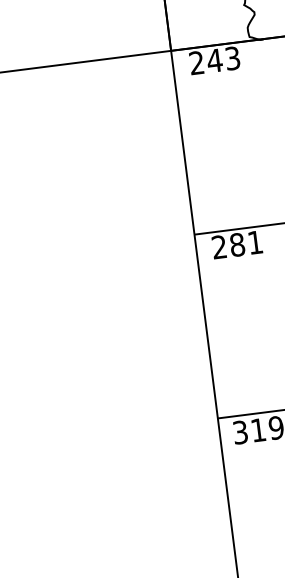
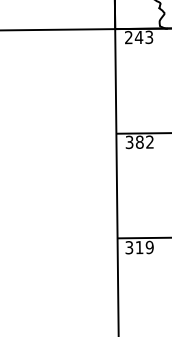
text: (236, 245) -> (139, 142), 281 -> 382

